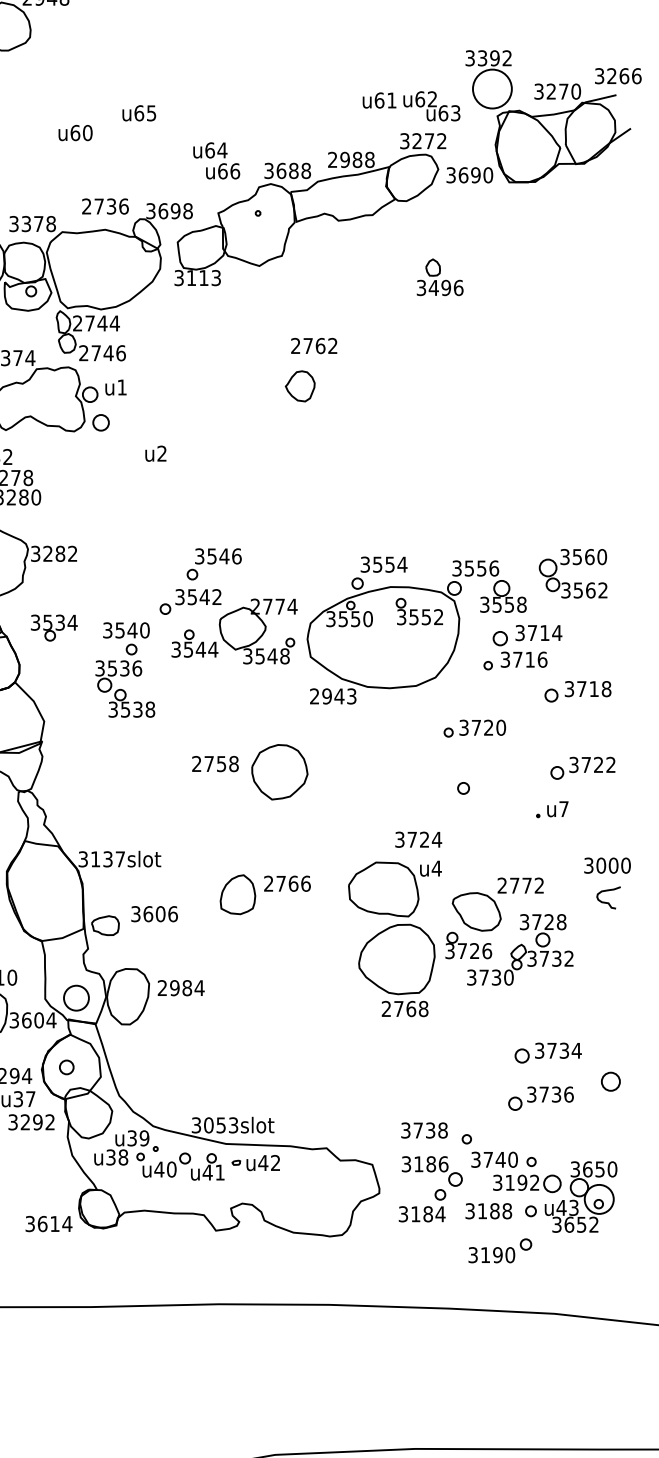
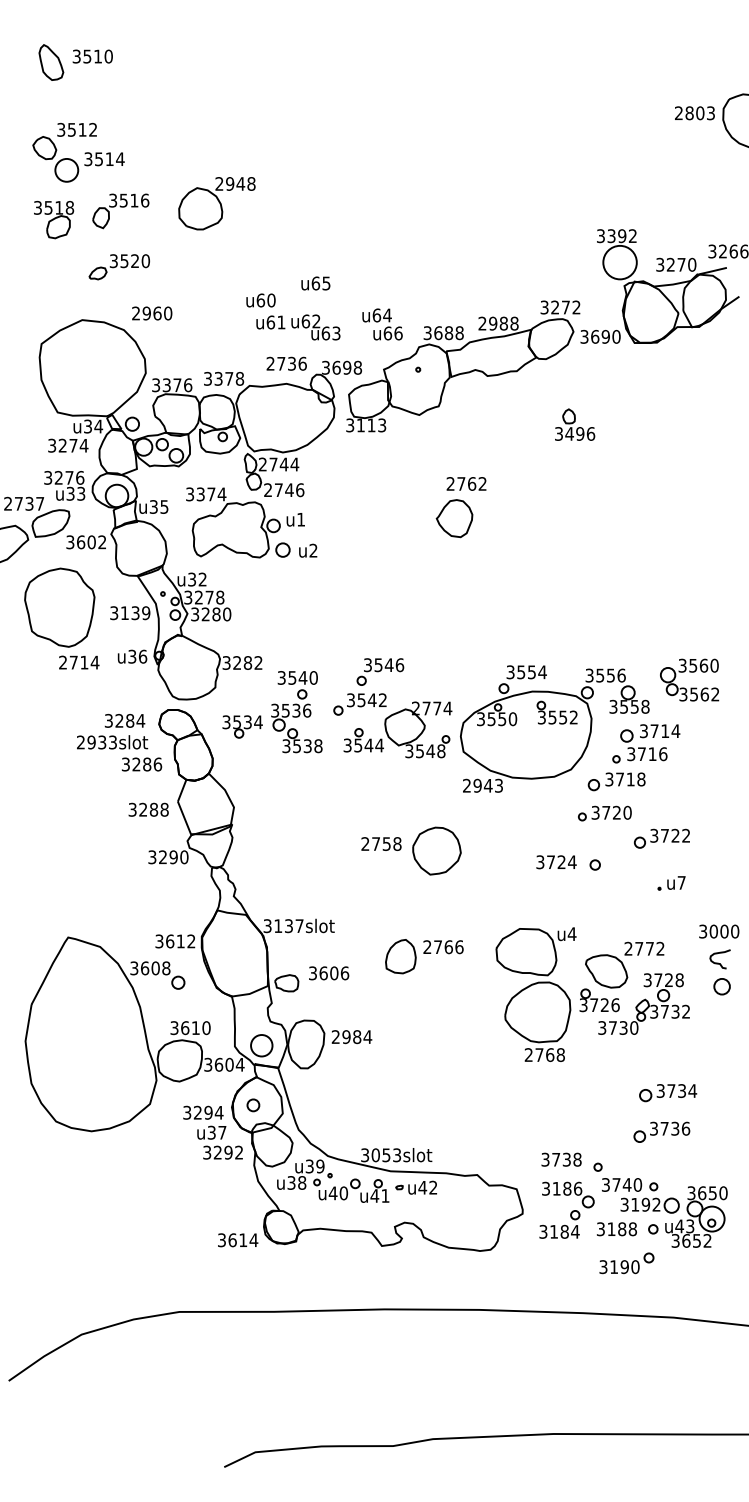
text: (411, 106) -> (298, 327), moved
part: (300, 386) -> (454, 518), size x1.43
text: (156, 453) -> (308, 550), moved
part: (124, 670) -> (296, 712), moved
part: (577, 691) -> (616, 781), moved
part: (582, 768) -> (661, 838), moved
text: (418, 840) -> (556, 862), moved
circle: (610, 1081) -> (721, 986), moved

